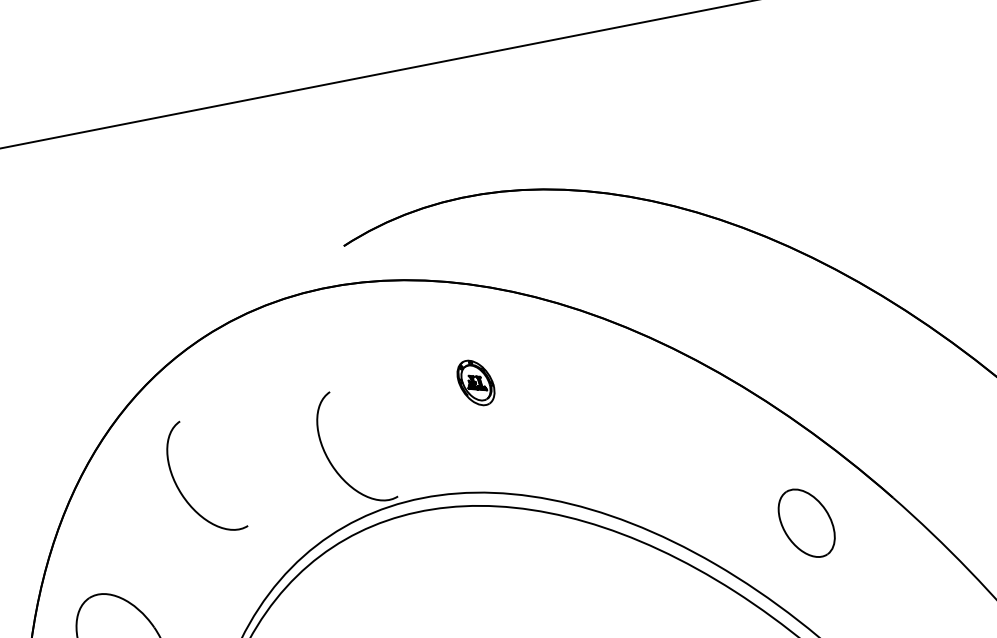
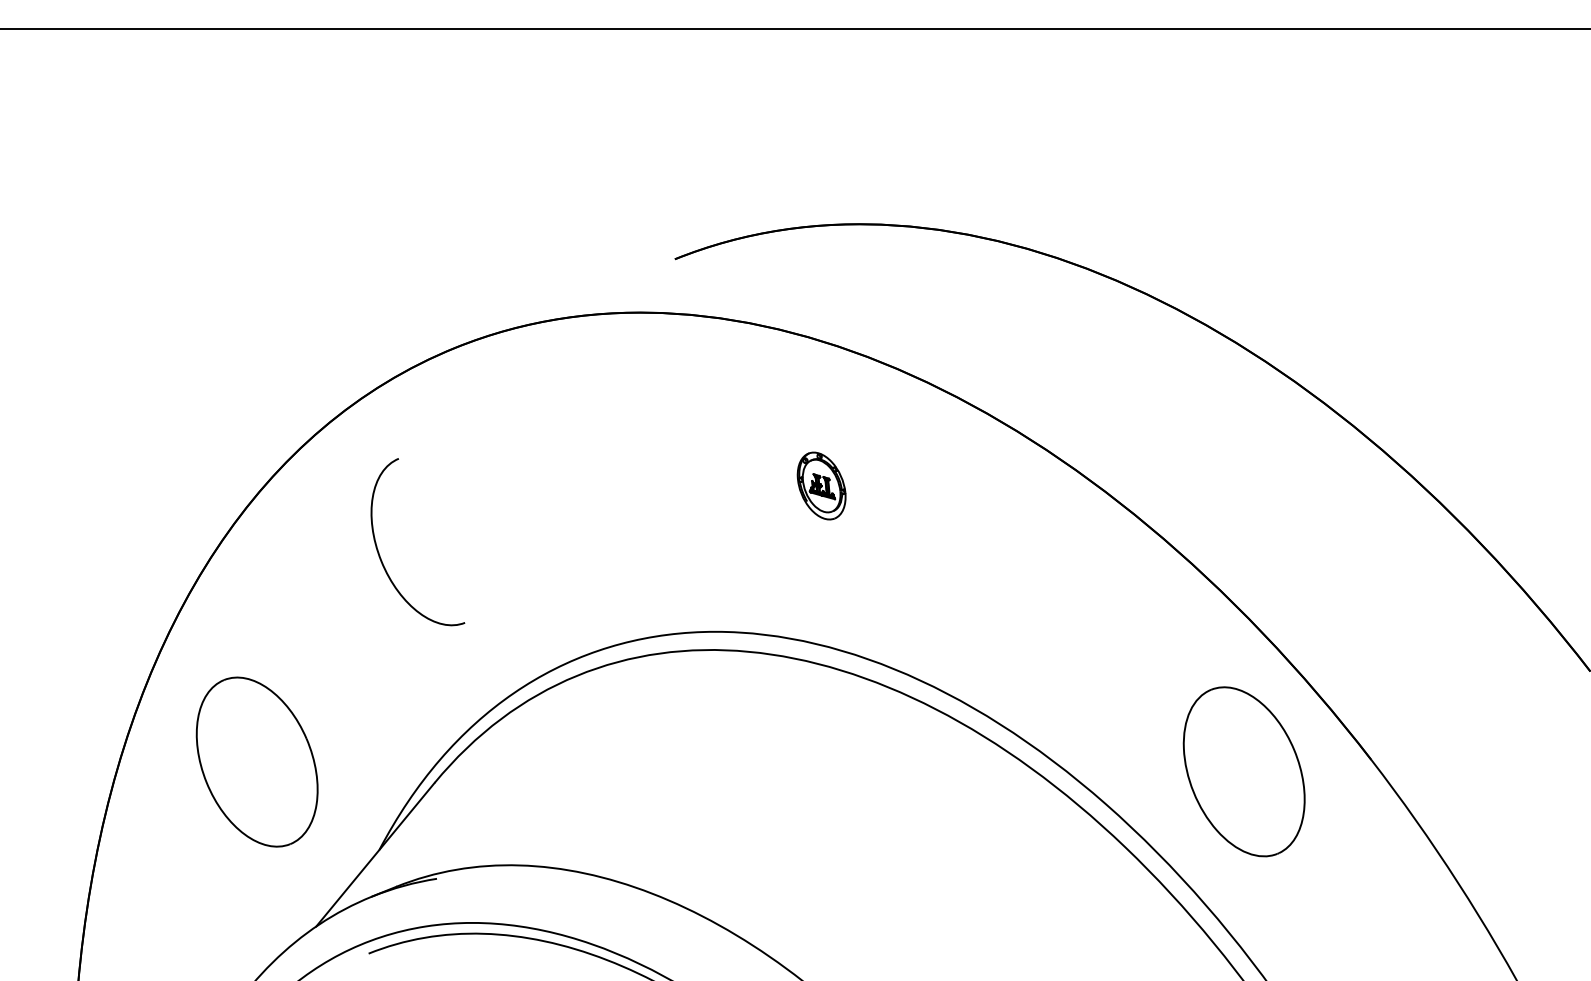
curve: (330, 461) -> (597, 555), removed
part: (806, 523) -> (1243, 771), size x1.67

